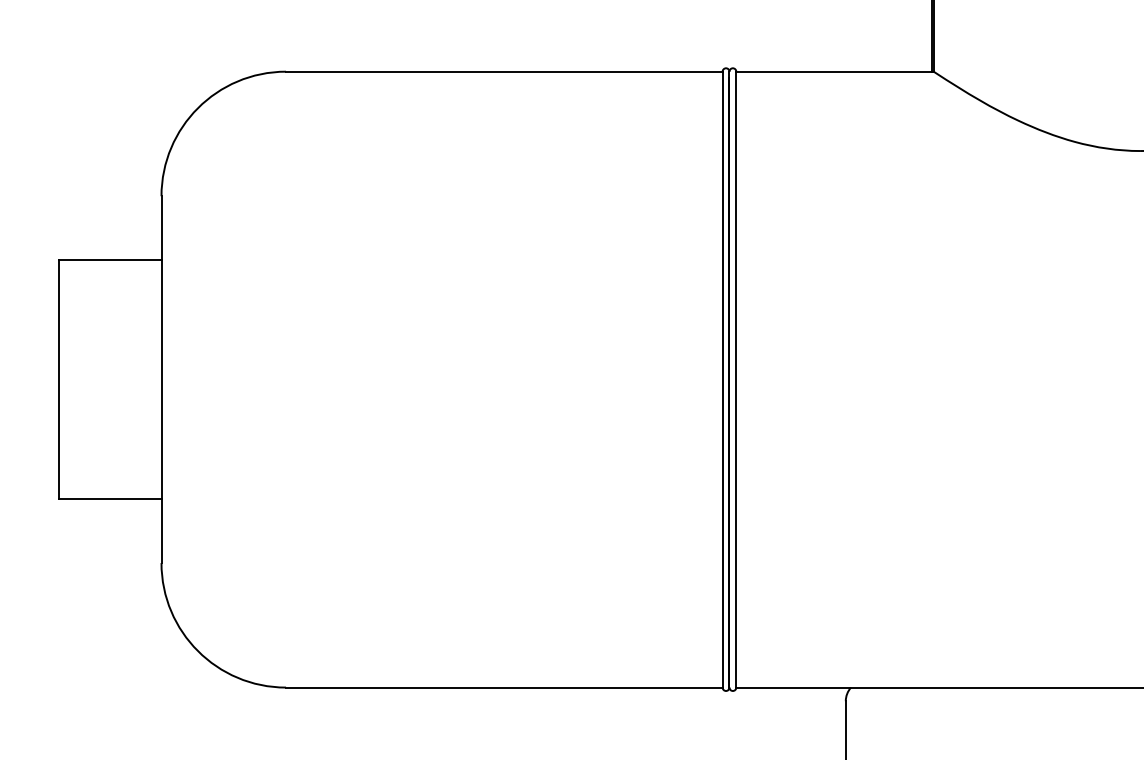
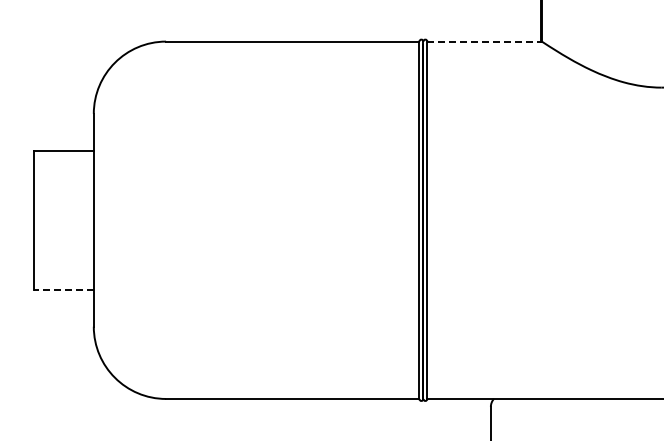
line: (836, 71) -> (485, 41), solid -> dashed
line: (110, 498) -> (64, 289), solid -> dashed

